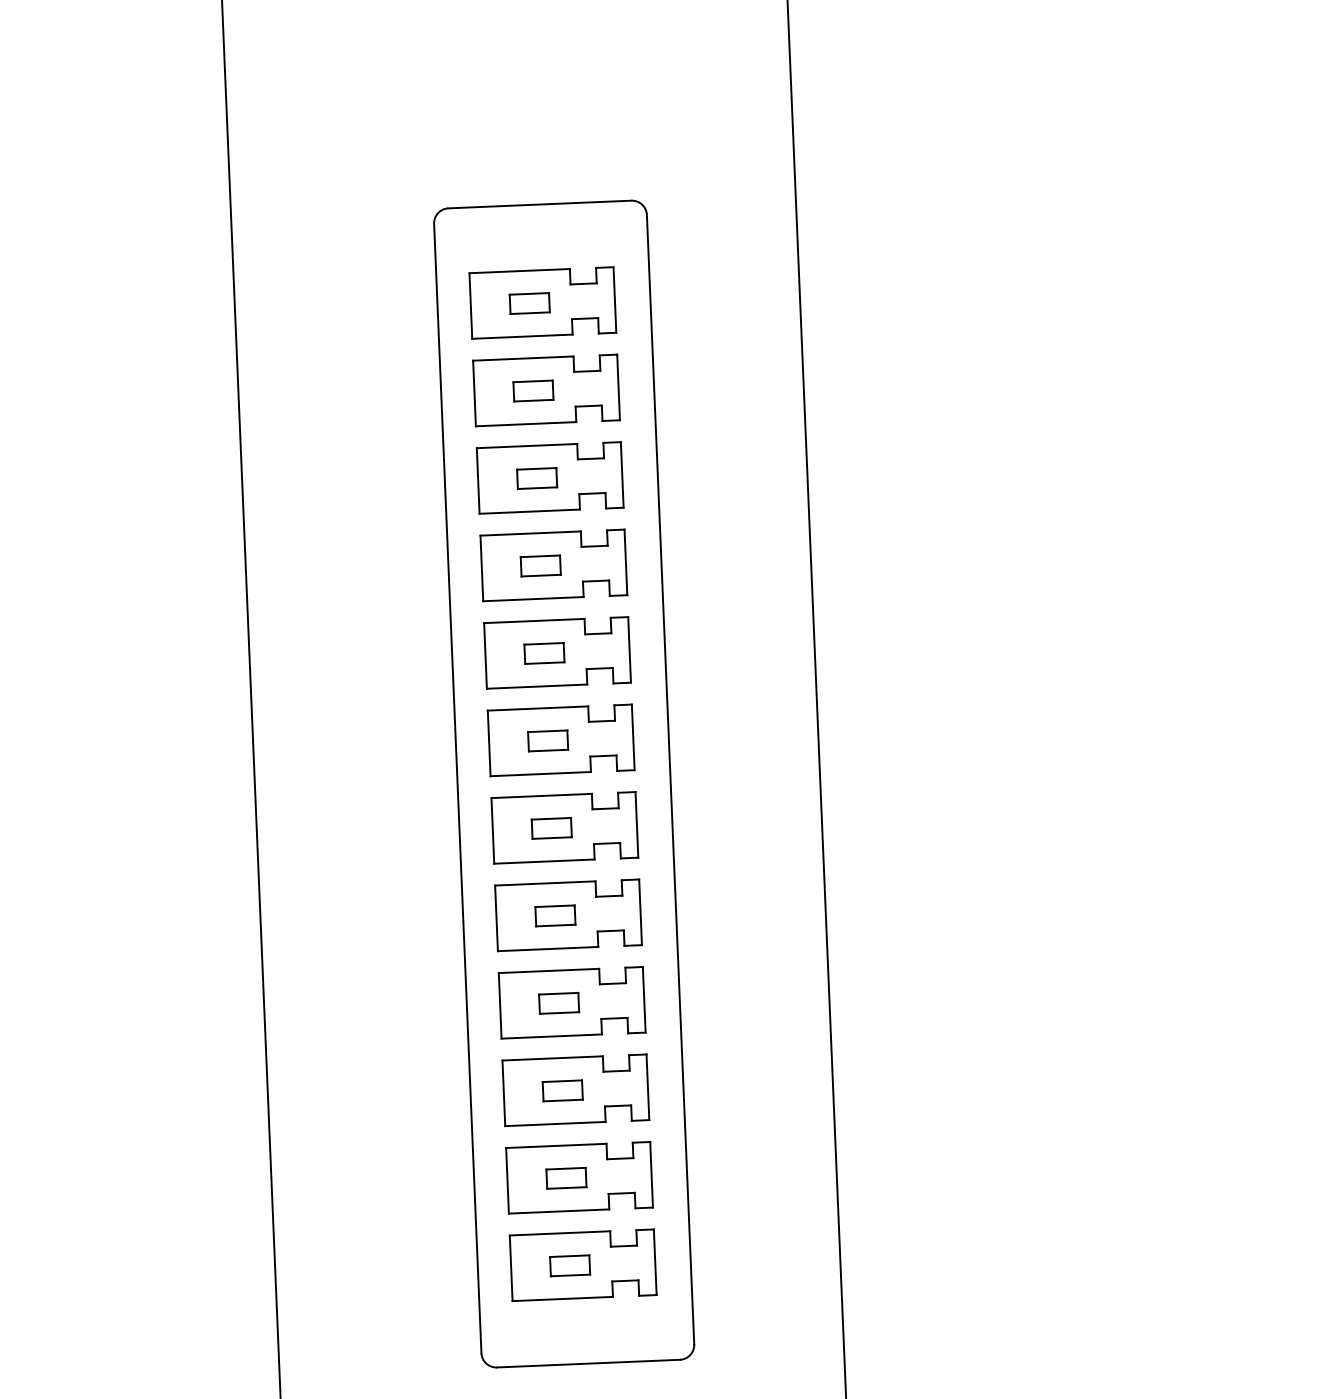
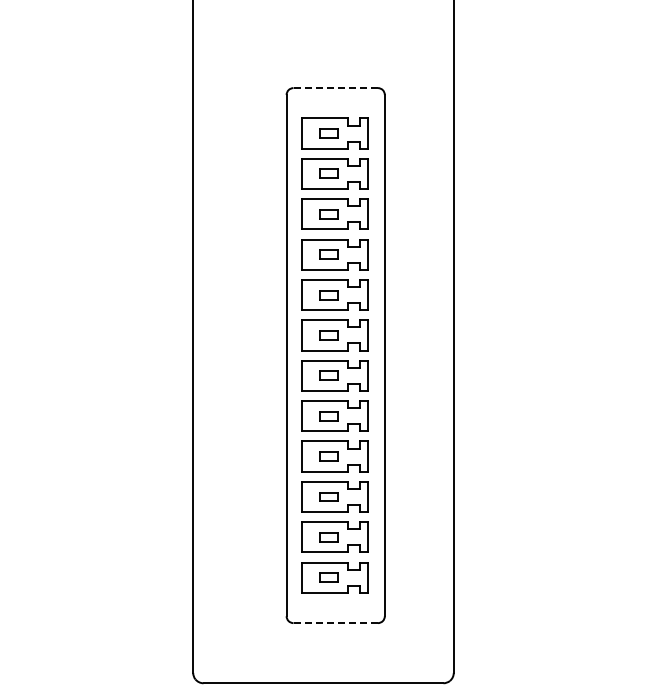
line: (541, 205) -> (336, 88), solid -> dashed
line: (587, 1364) -> (335, 623), solid -> dashed

